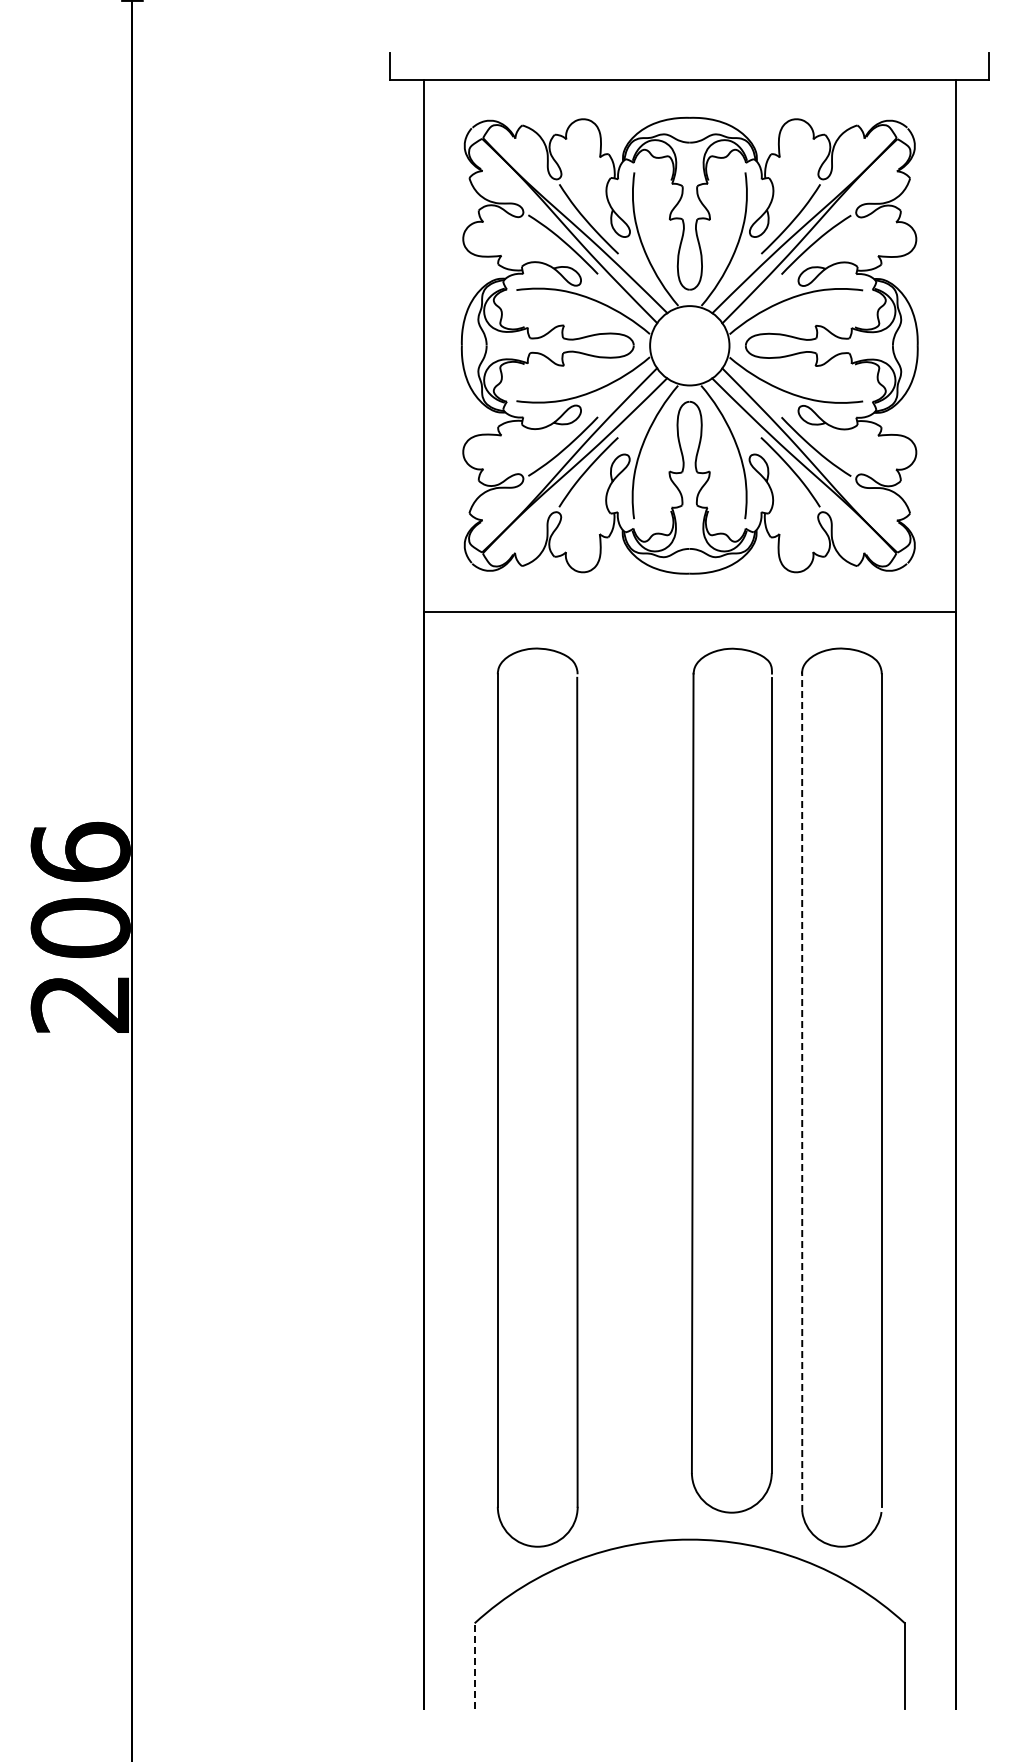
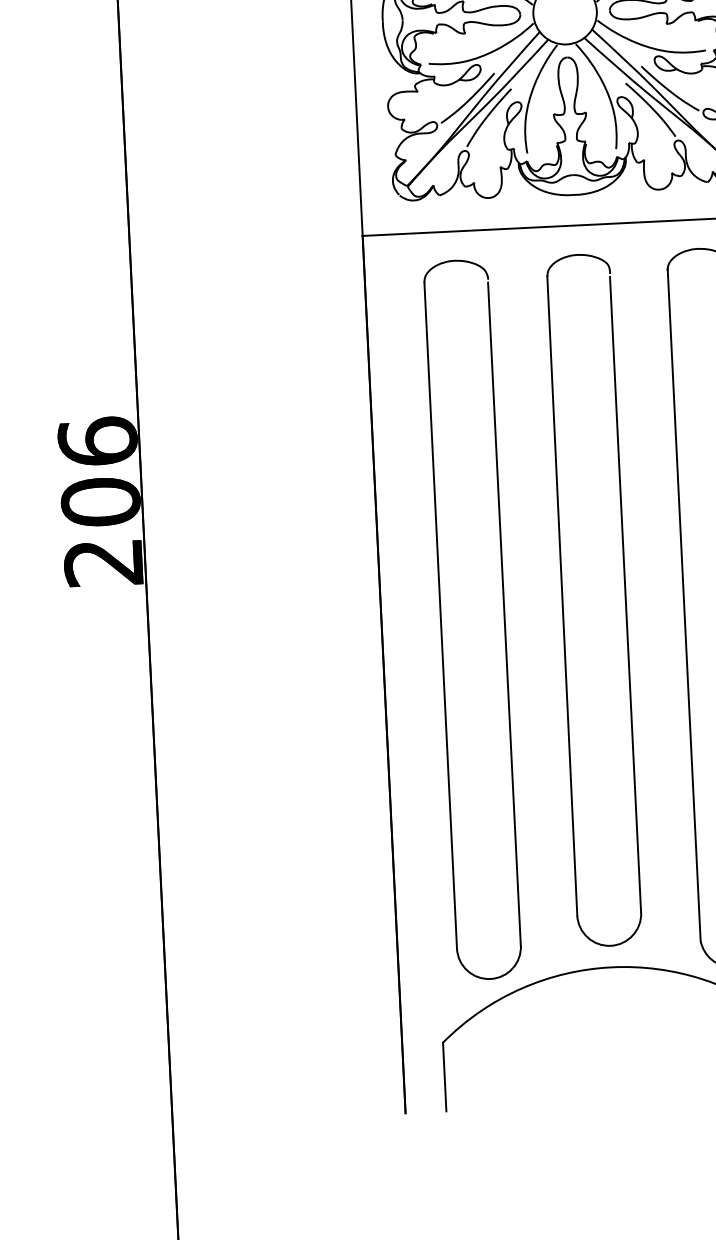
part: (693, 1080) -> (563, 601), moved
line: (802, 1091) -> (684, 604), dashed -> solid
line: (474, 1666) -> (444, 1077), dashed -> solid

